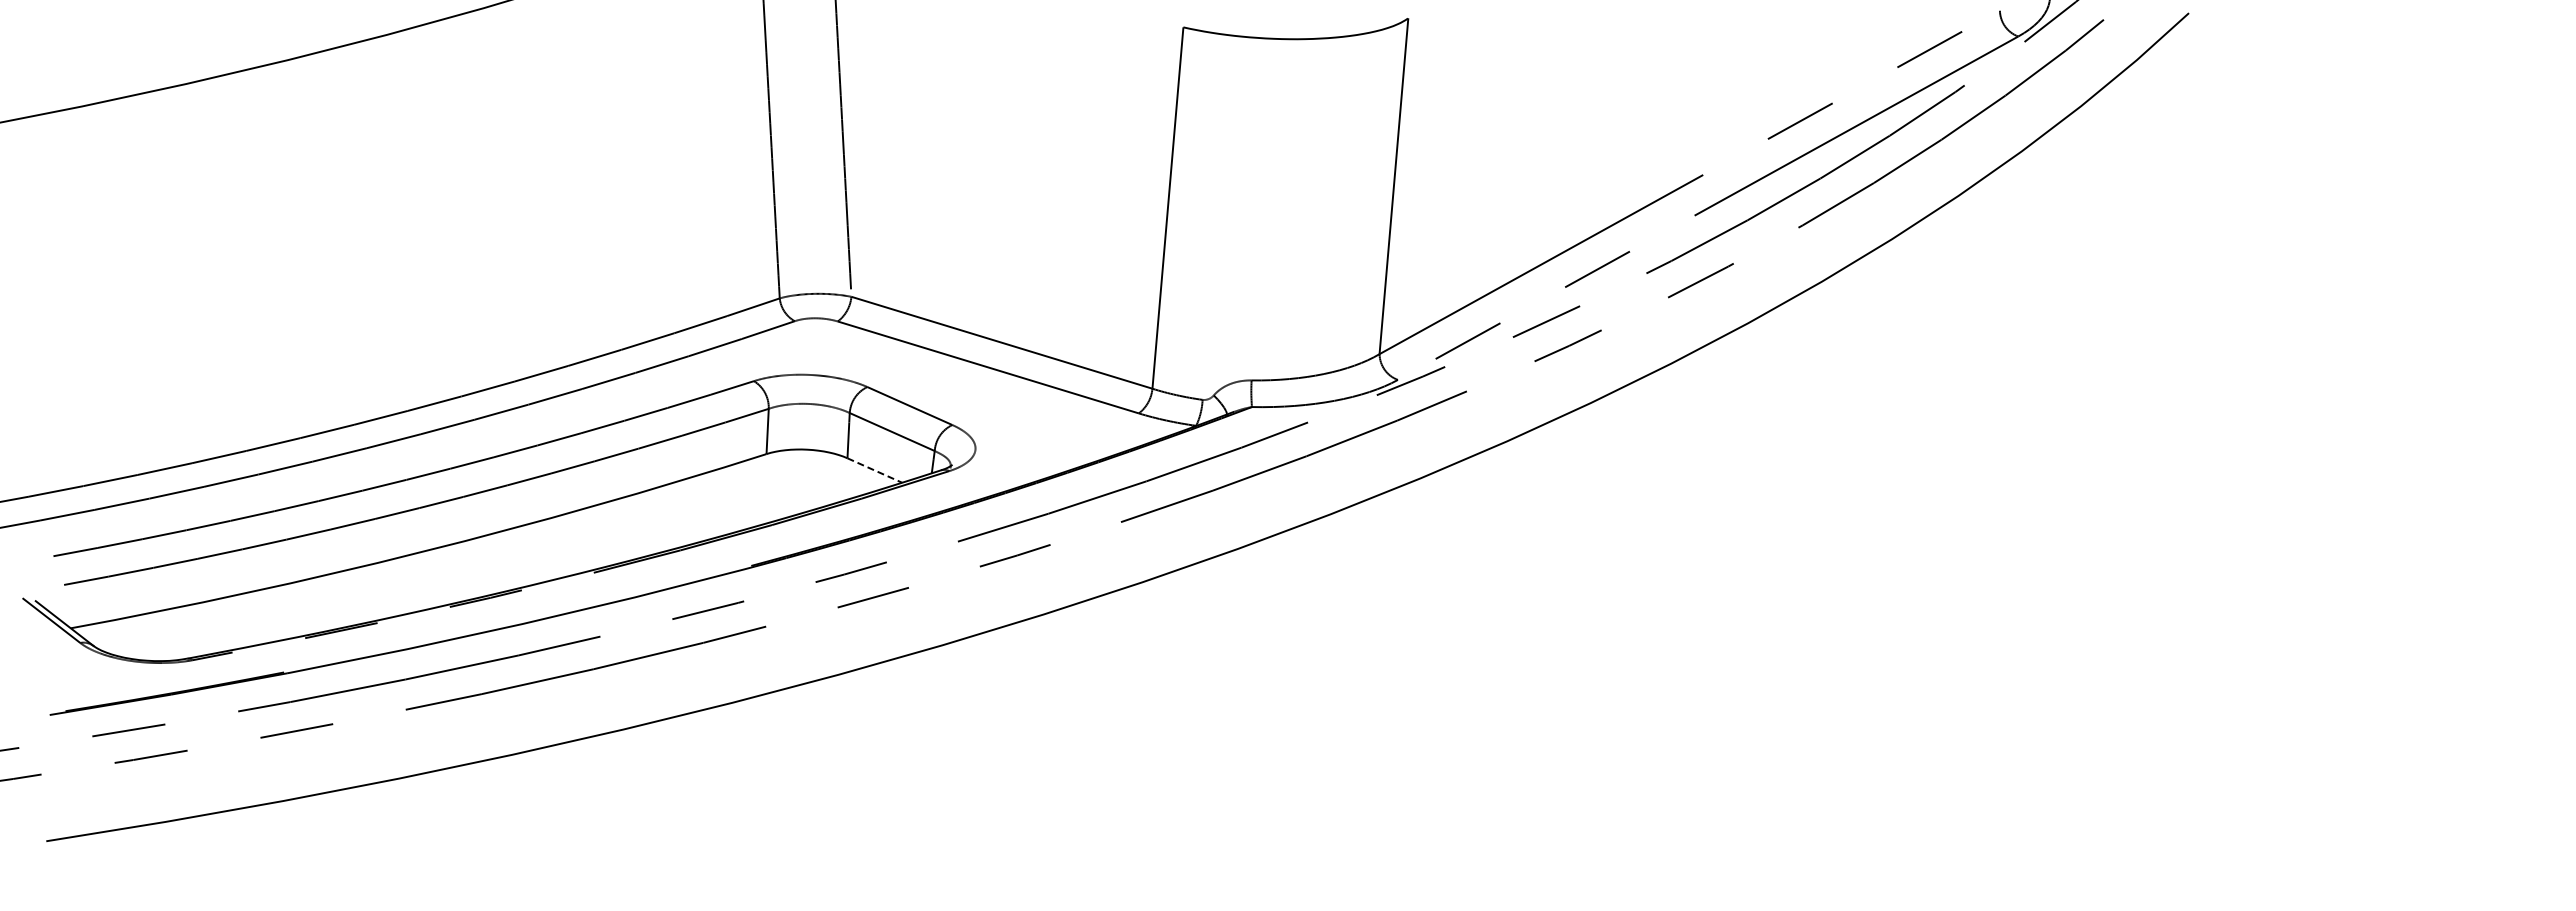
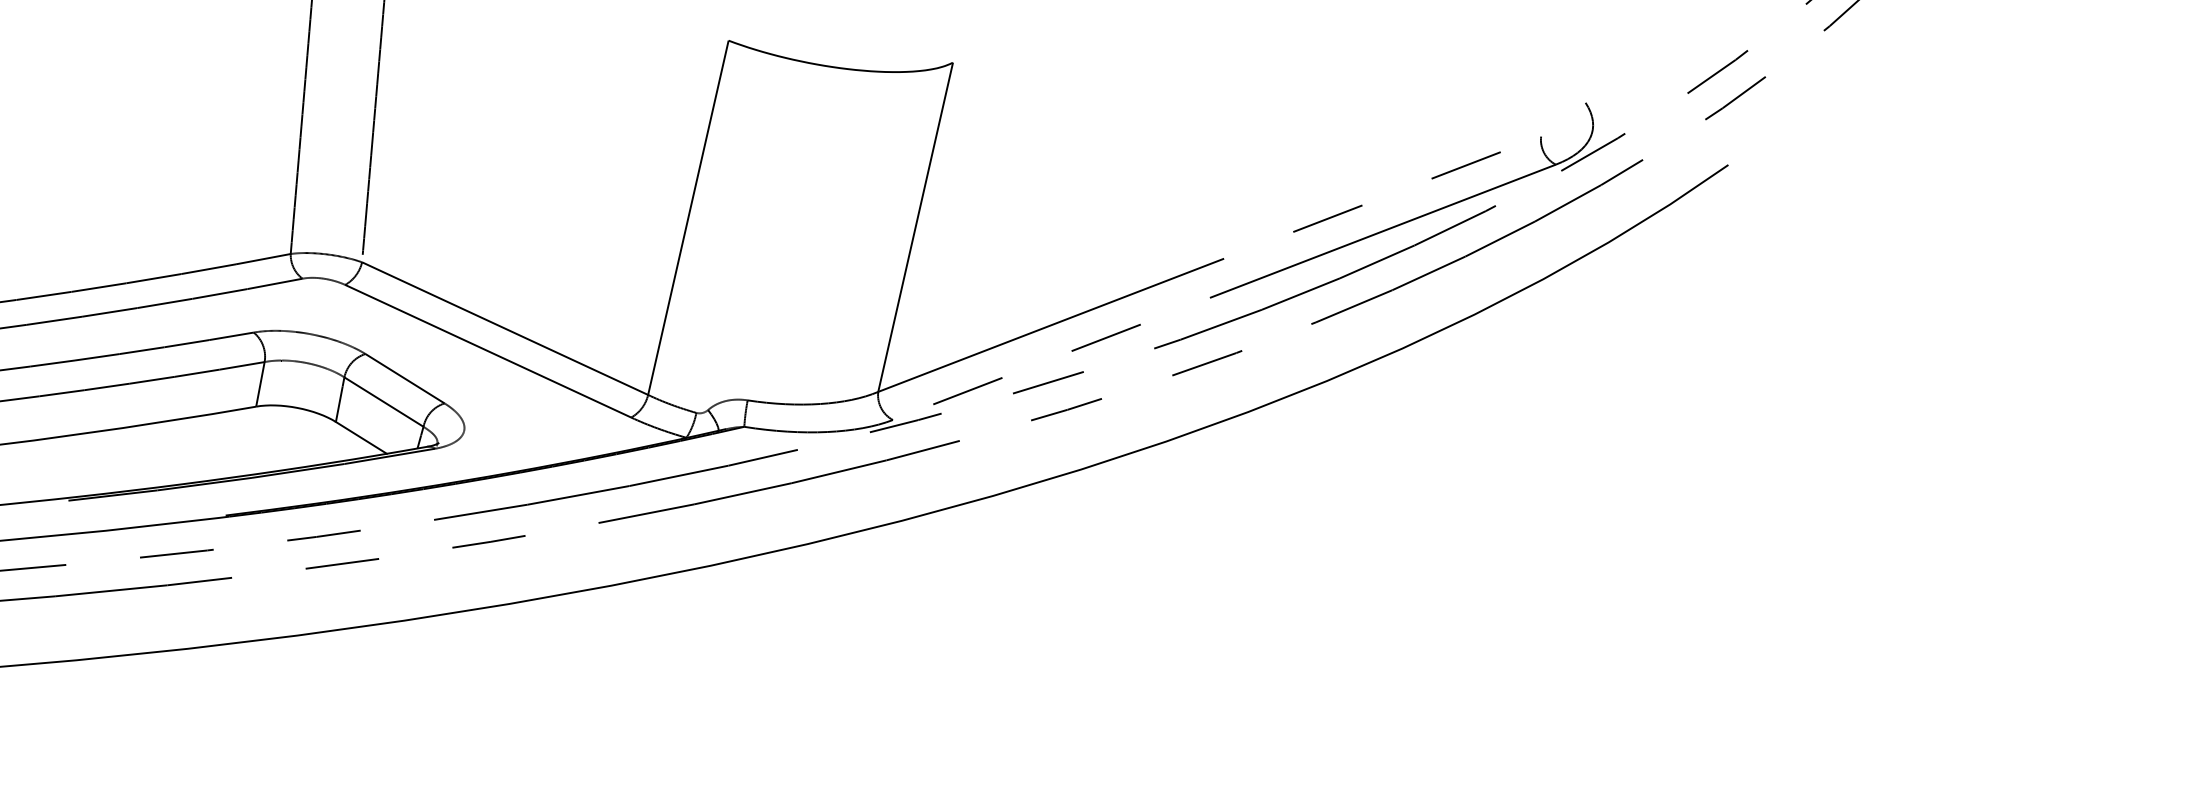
line: (874, 470) -> (361, 437), dashed -> solid

